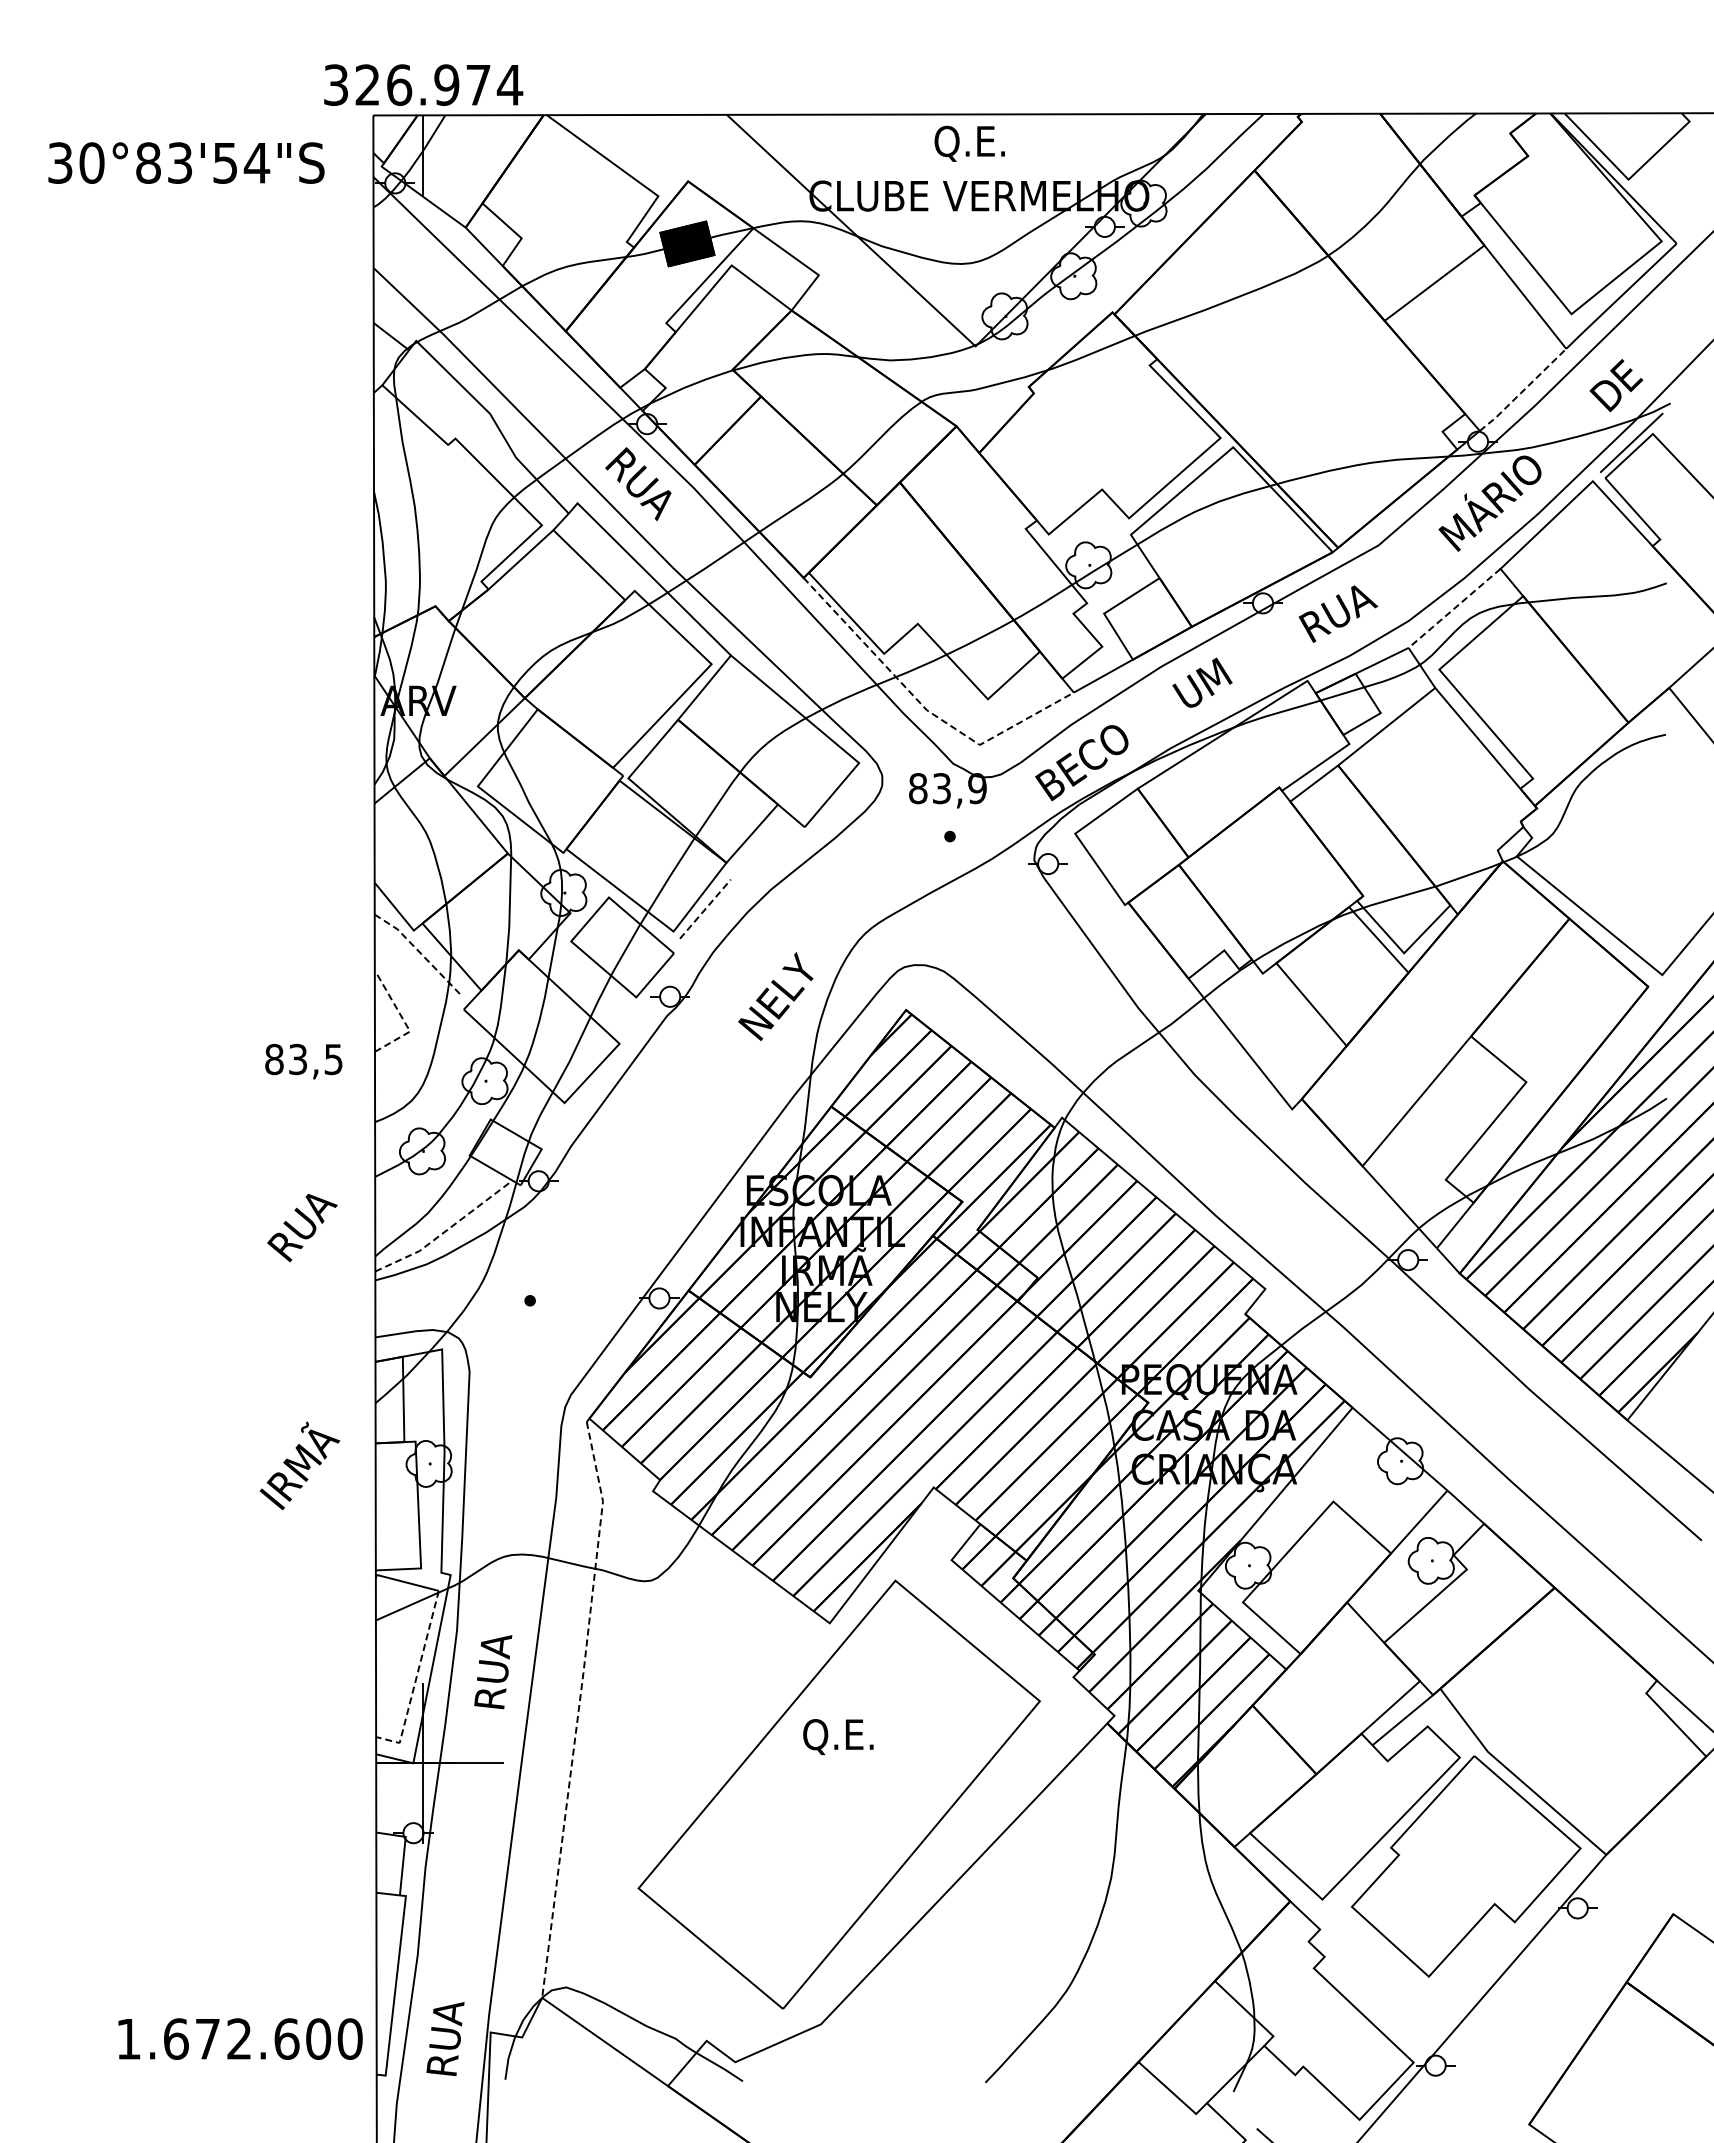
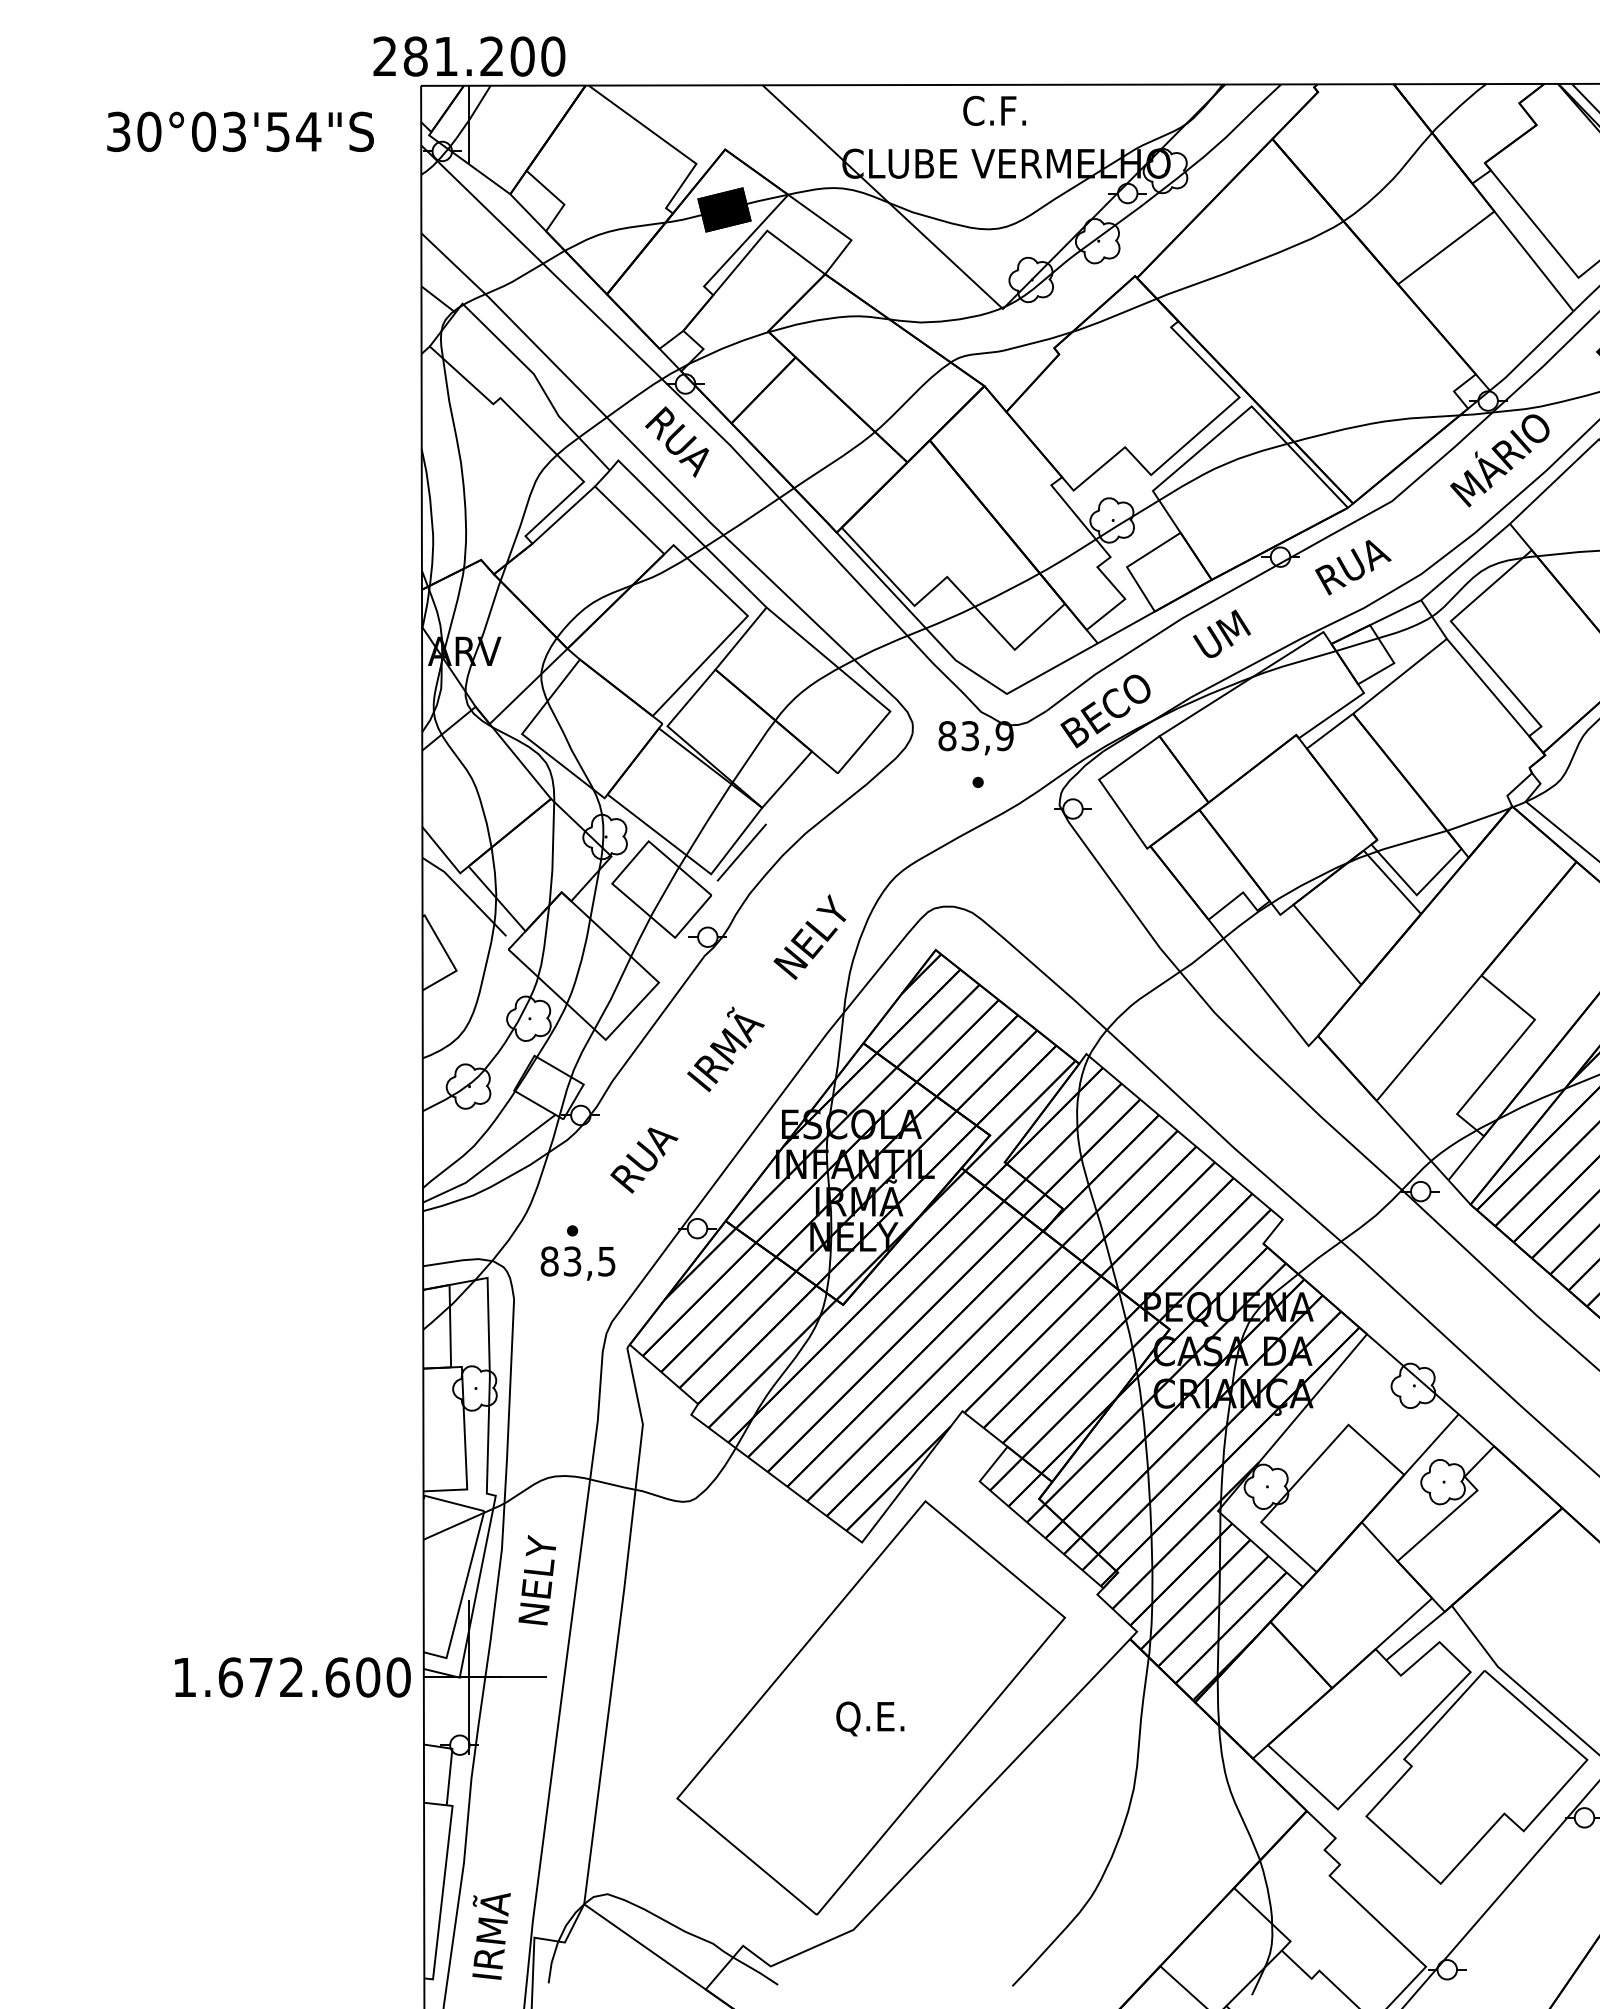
text: (423, 84) -> (469, 55), 326.974 -> 281.200
text: (971, 143) -> (998, 112), Q.E. -> C.F.
text: (148, 162) -> (203, 131), 30°83'54"S -> 30°03'54"S
line: (1523, 390) -> (1532, 351), dashed -> solid
line: (1454, 608) -> (1465, 562), dashed -> solid
line: (924, 707) -> (953, 657), dashed -> solid
line: (705, 908) -> (741, 851), dashed -> solid
line: (419, 952) -> (465, 894), dashed -> solid
line: (402, 1018) -> (449, 958), dashed -> solid
text: (303, 1061) -> (577, 1263), moved
text: (302, 1227) -> (644, 1160), moved
line: (446, 1230) -> (491, 1162), dashed -> solid
text: (299, 1465) -> (725, 1049), moved
text: (493, 1660) -> (537, 1578), RUA -> NELY
line: (416, 1679) -> (462, 1596), dashed -> solid
line: (578, 1708) -> (619, 1624), dashed -> solid
text: (838, 1737) -> (870, 1719), moved
text: (446, 2028) -> (491, 1933), RUA -> IRMÃ
text: (240, 2038) -> (292, 1676), moved

